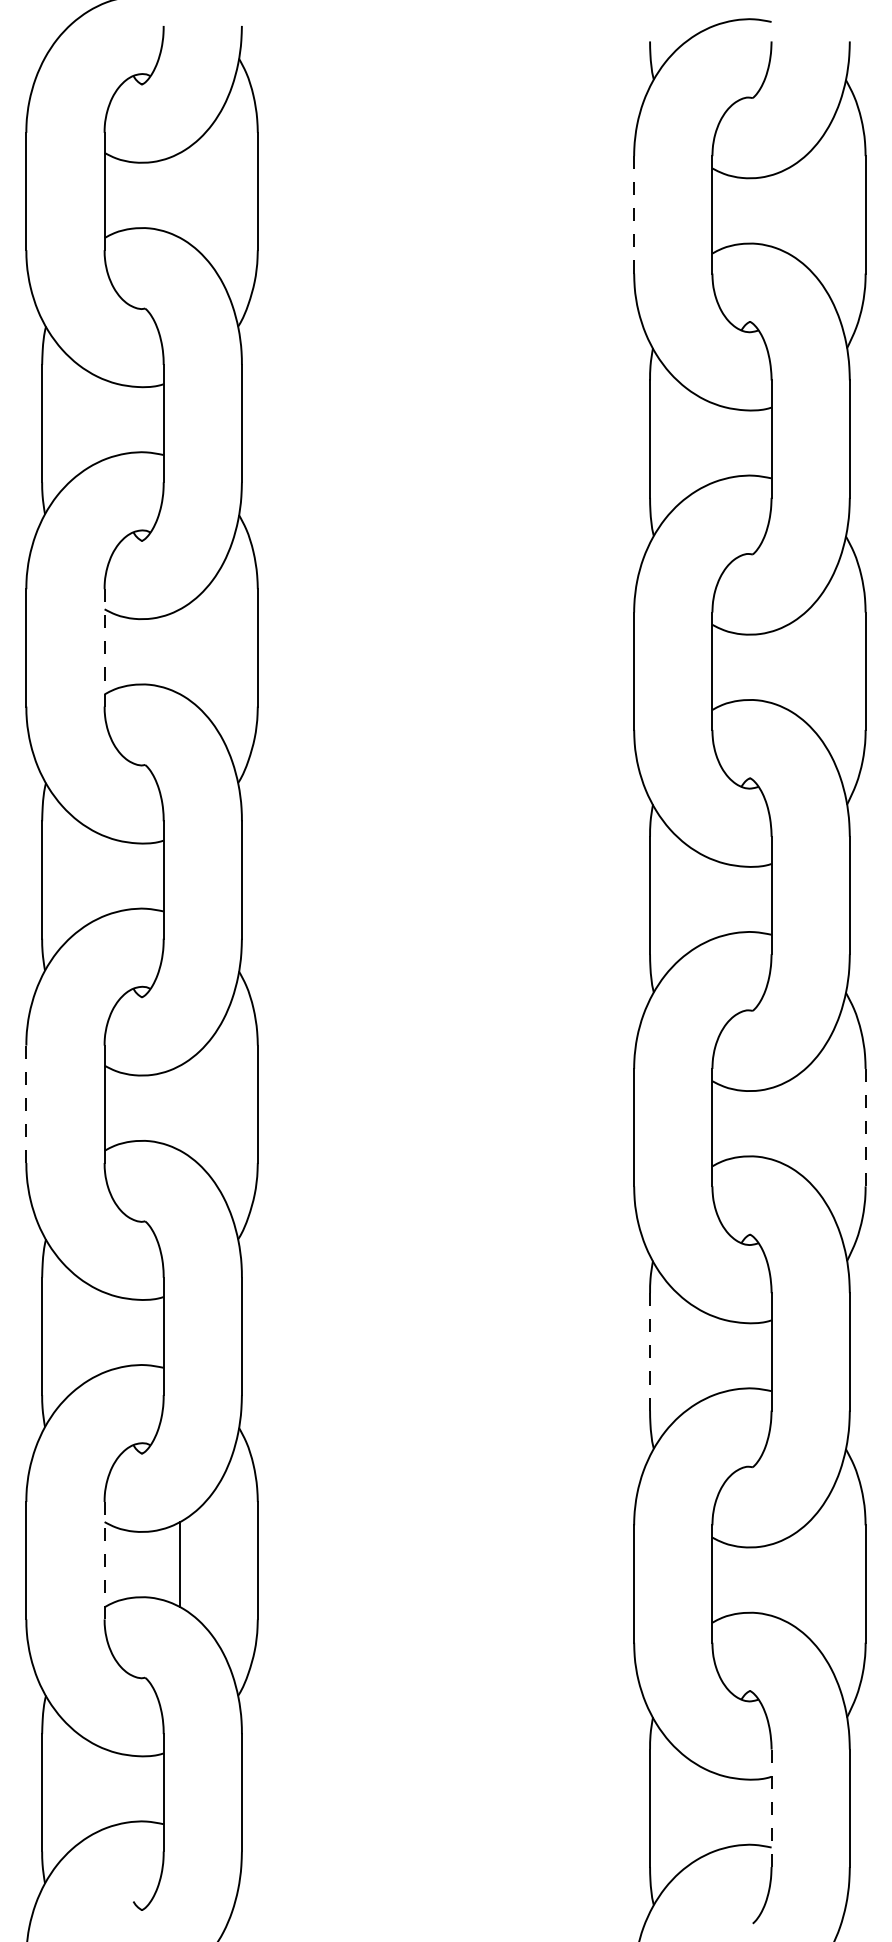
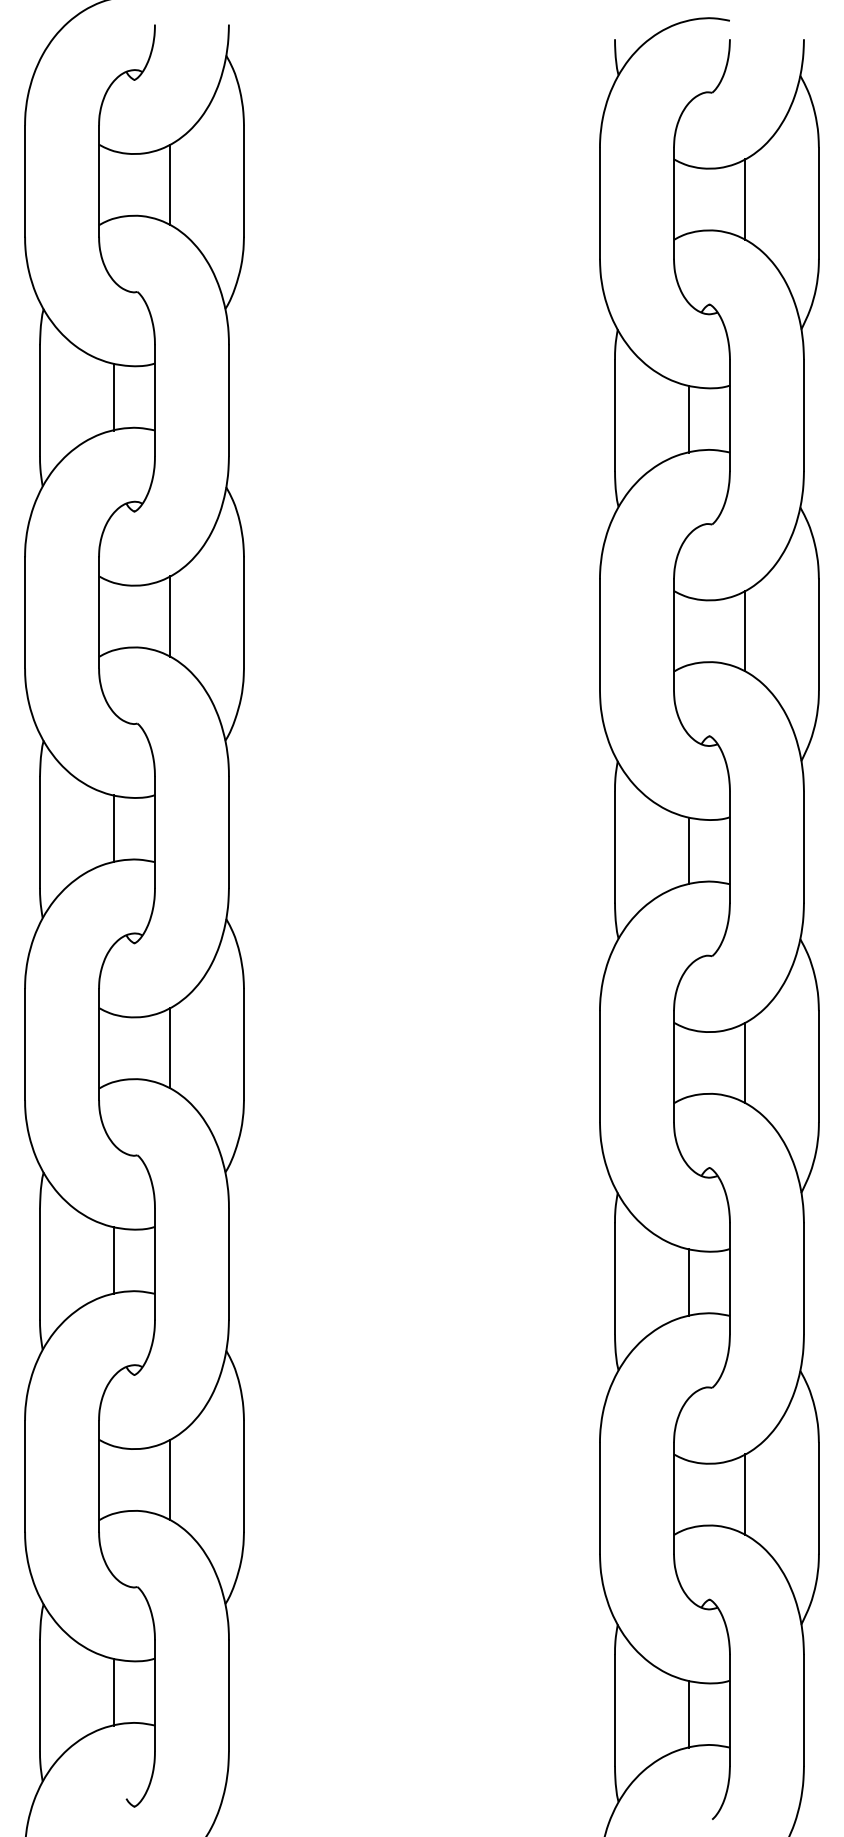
line: (180, 195) -> (170, 184), added
line: (786, 210) -> (744, 199), added
line: (633, 215) -> (599, 203), dashed -> solid
line: (120, 419) -> (114, 396), added
line: (728, 442) -> (689, 418), added
line: (105, 647) -> (99, 612), dashed -> solid
line: (180, 651) -> (170, 616), added
line: (786, 666) -> (744, 630), added
line: (120, 875) -> (114, 828), added
line: (728, 899) -> (689, 850), added
line: (26, 1104) -> (25, 1044), dashed -> solid
line: (180, 1107) -> (170, 1047), added
line: (786, 1123) -> (744, 1062), added
line: (865, 1127) -> (818, 1066), dashed -> solid
line: (120, 1332) -> (114, 1260), added
line: (650, 1351) -> (615, 1278), dashed -> solid
line: (728, 1355) -> (689, 1282), added
line: (105, 1560) -> (99, 1476), dashed -> solid
line: (786, 1579) -> (744, 1494), added
line: (120, 1788) -> (114, 1691), added
line: (771, 1808) -> (729, 1710), dashed -> solid
line: (728, 1811) -> (689, 1713), added

